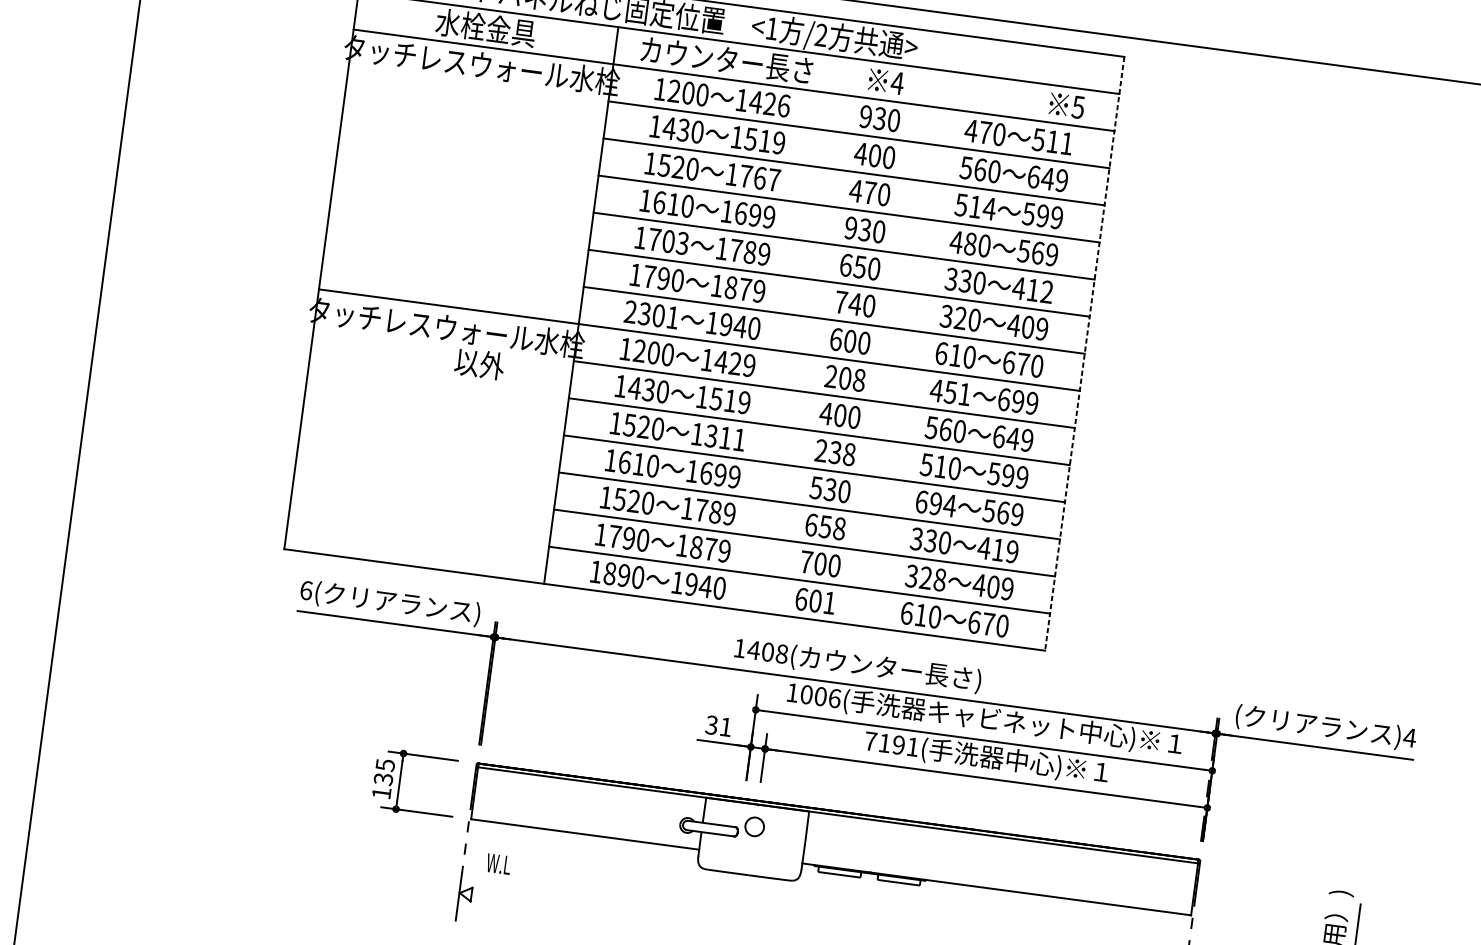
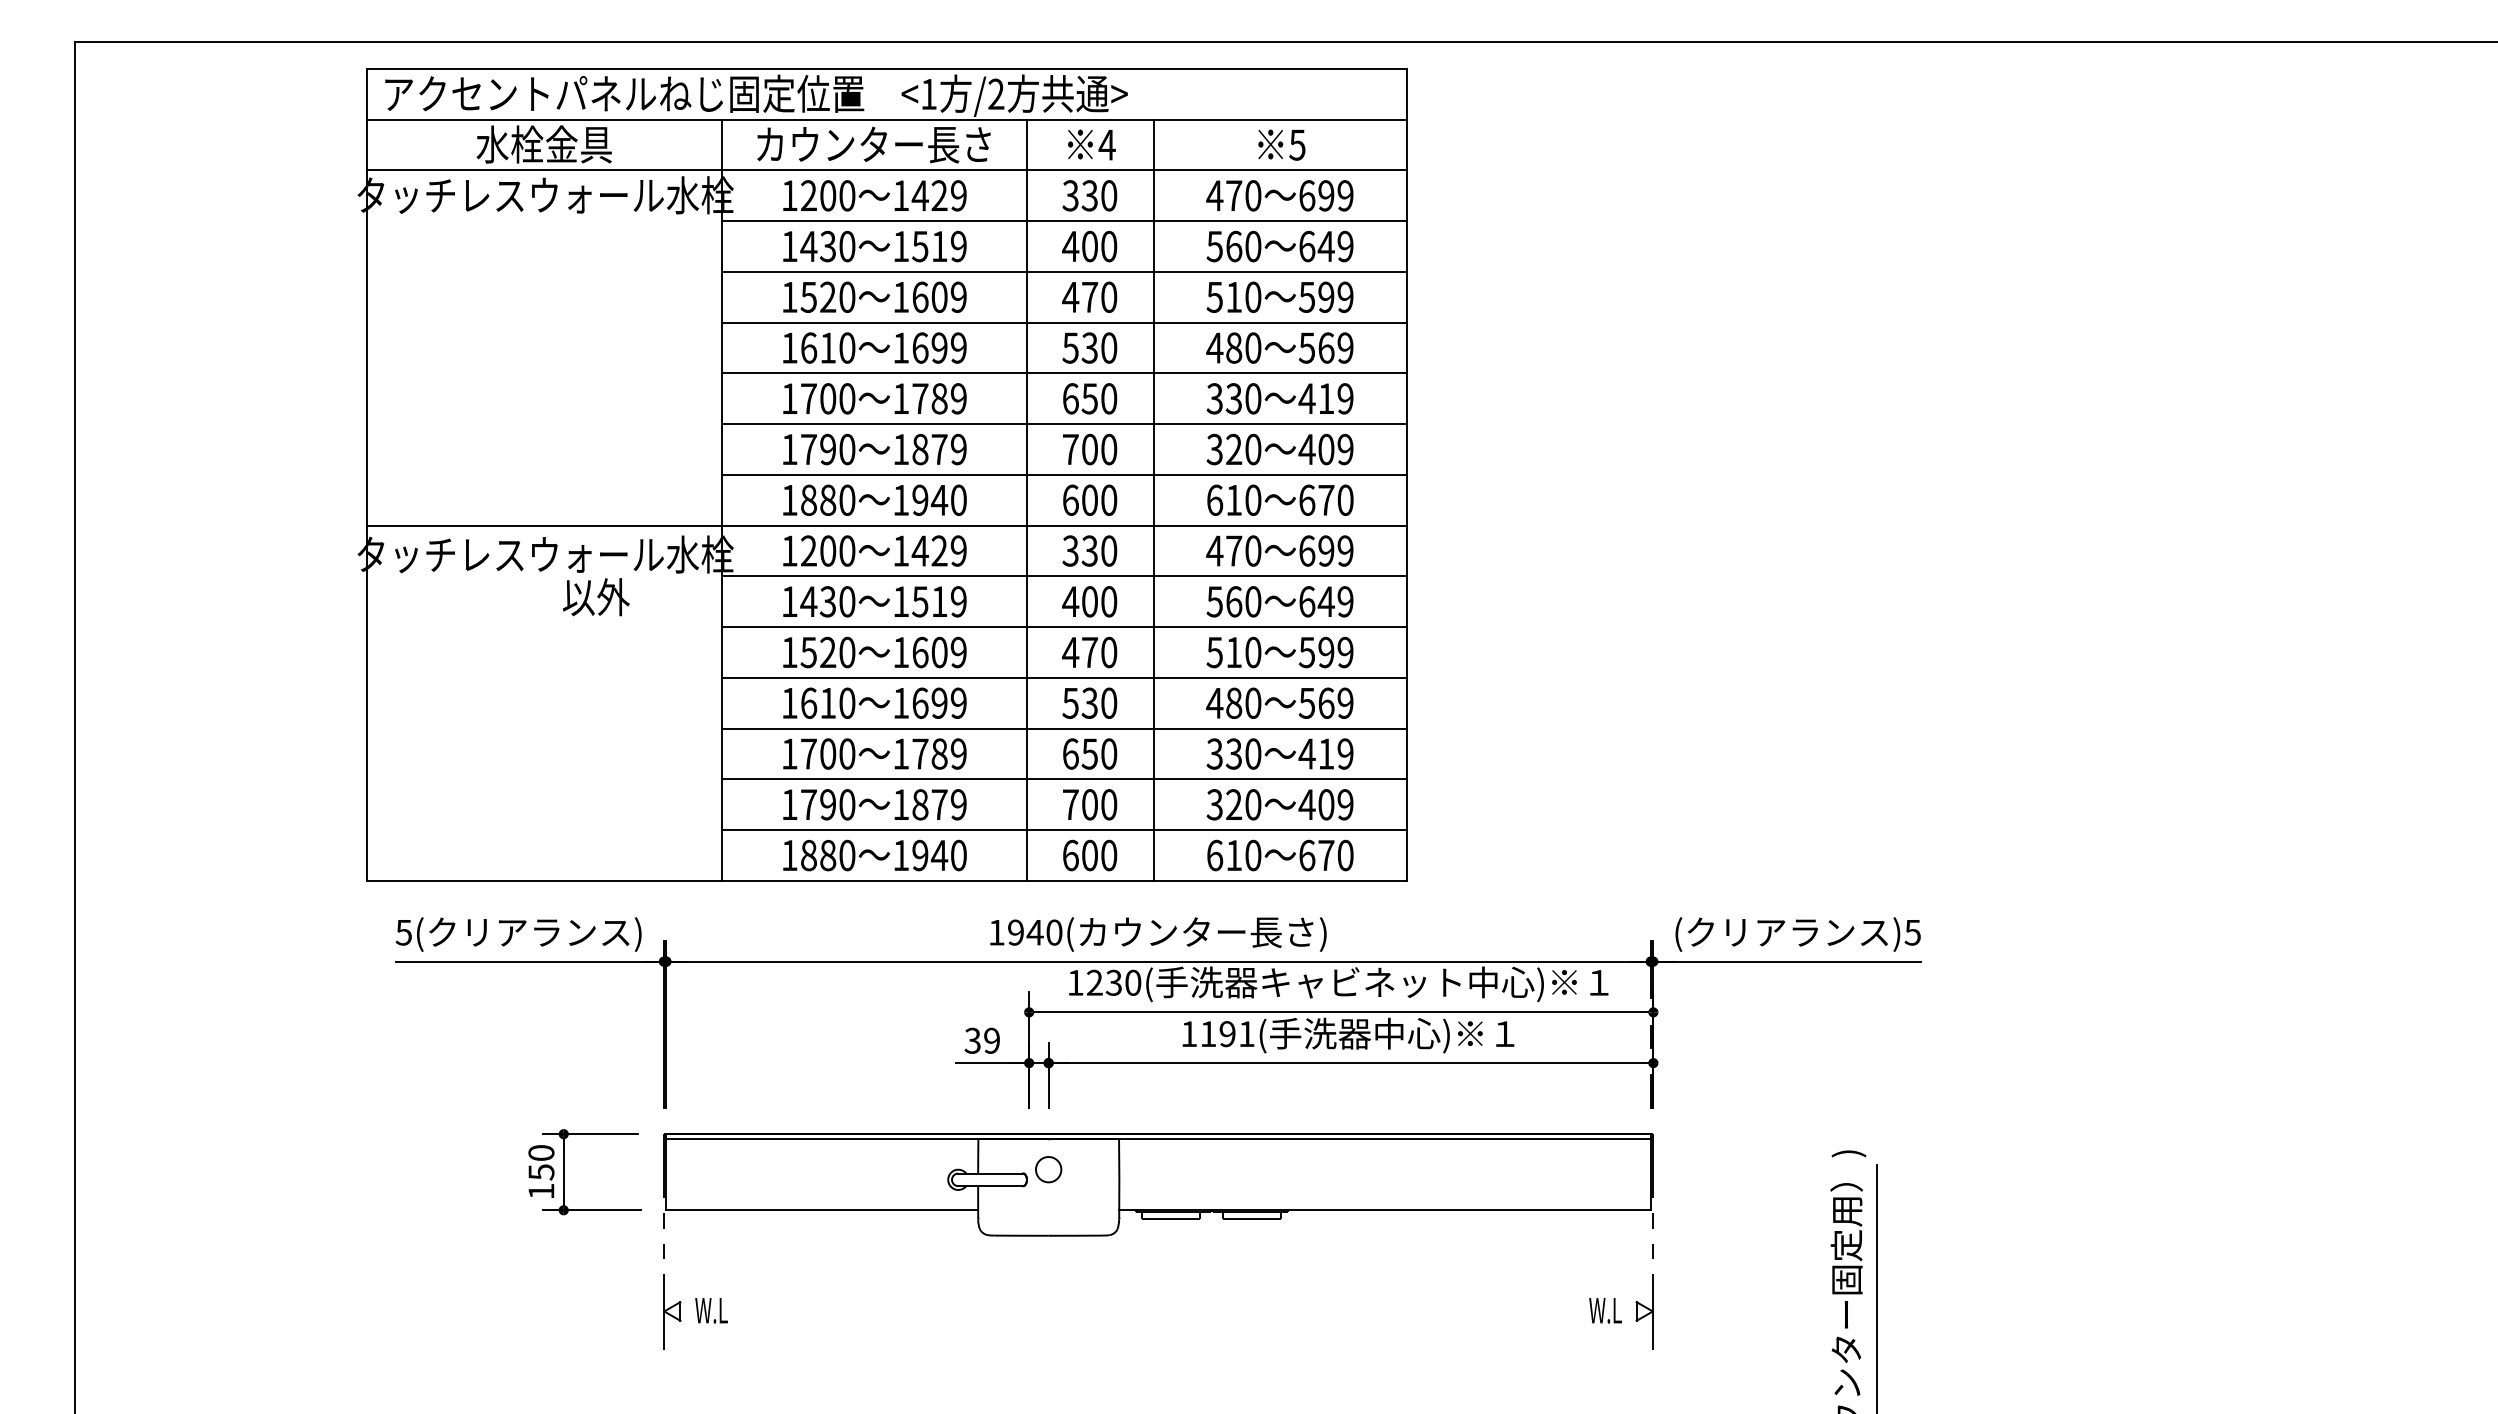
text: (783, 105) -> (958, 195), 1426 -> 1429
text: (1066, 105) -> (1281, 144), moved
text: (865, 116) -> (1070, 195), 930 -> 330
text: (1052, 141) -> (1325, 195), 511 -> 699
text: (760, 177) -> (939, 296), 1767 -> 1609
text: (988, 208) -> (1252, 296), 514 -> 510
text: (850, 227) -> (1070, 347), 930 -> 530
text: (682, 243) -> (847, 398), 1703 -> 1700
text: (1047, 291) -> (1345, 398), 412 -> 419
text: (854, 304) -> (1089, 449), 740 -> 700
text: (651, 314) -> (818, 499), 2301 -> 1880
line: (803, 334) -> (1026, 499), added
line: (896, 346) -> (1153, 499), added
line: (1084, 353) -> (1407, 474), dashed -> solid
text: (845, 378) -> (1089, 550), 208 -> 330
text: (957, 393) -> (1243, 550), 451 -> 470
text: (725, 437) -> (939, 652), 1311 -> 1609
text: (835, 452) -> (1089, 652), 238 -> 470
text: (627, 500) -> (818, 753), 1520 -> 1700
text: (935, 503) -> (1233, 702), 694 -> 480
text: (839, 529) -> (1109, 754), 658 -> 650
text: (624, 575) -> (828, 855), 1890 -> 1880
text: (940, 579) -> (1253, 804), 328 -> 320
text: (306, 590) -> (403, 932), 6( -> 5(
text: (829, 603) -> (1109, 855), 601 -> 600
text: (767, 652) -> (1034, 932), 1408( -> 1940(
text: (820, 696) -> (1113, 982), 1006( -> 1230(
text: (725, 726) -> (991, 1040), 31 -> 39
text: (1409, 737) -> (1912, 932), )4 -> )5
text: (871, 741) -> (1189, 1033), 7191( -> 1191(
text: (384, 772) -> (541, 1162), 135 -> 150
text: (498, 864) -> (711, 1310), moved

